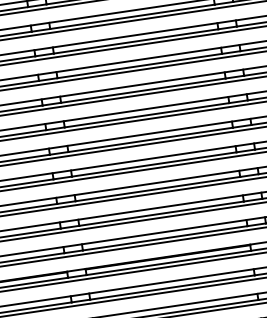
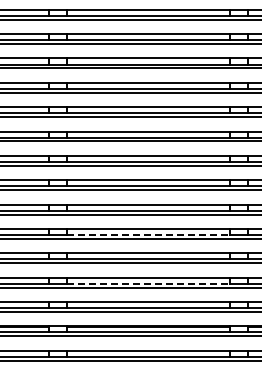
line: (154, 163) -> (149, 234), solid -> dashed
line: (162, 213) -> (149, 283), solid -> dashed

